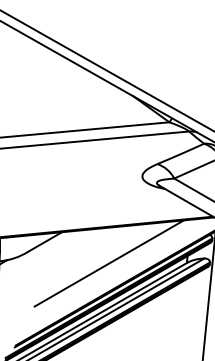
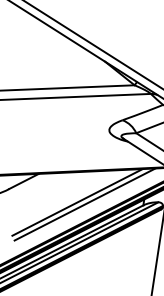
line: (117, 265) -> (84, 204), added

